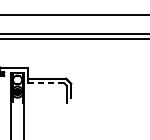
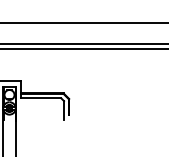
line: (46, 83) -> (41, 98), dashed -> solid

